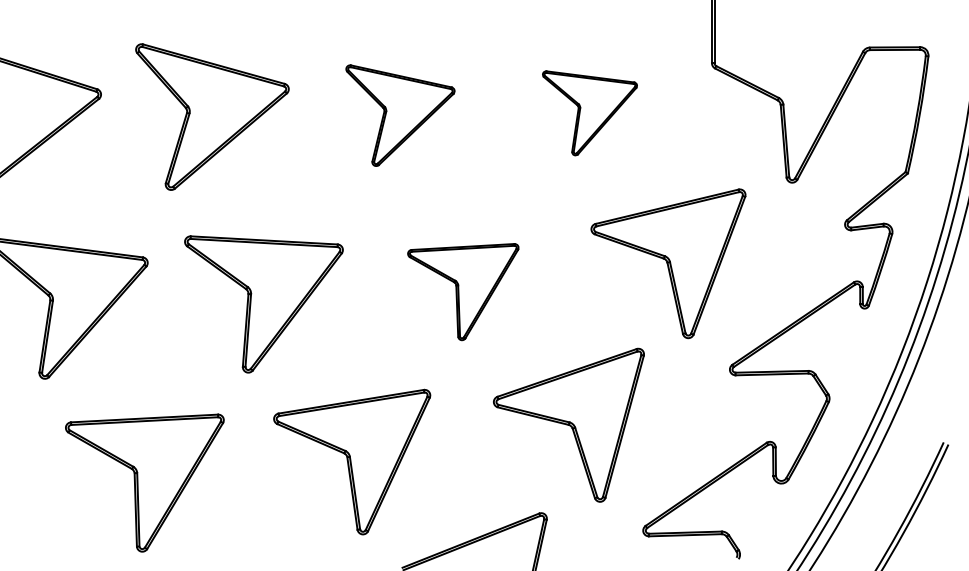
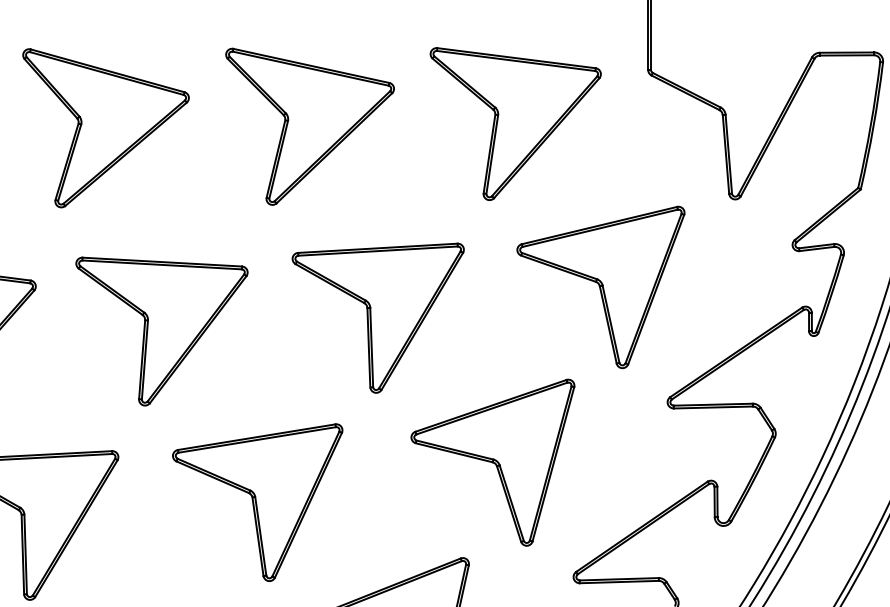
part: (589, 113) -> (515, 124), size x1.67
part: (400, 115) -> (310, 126), size x1.43
part: (463, 291) -> (378, 317), size x1.43

